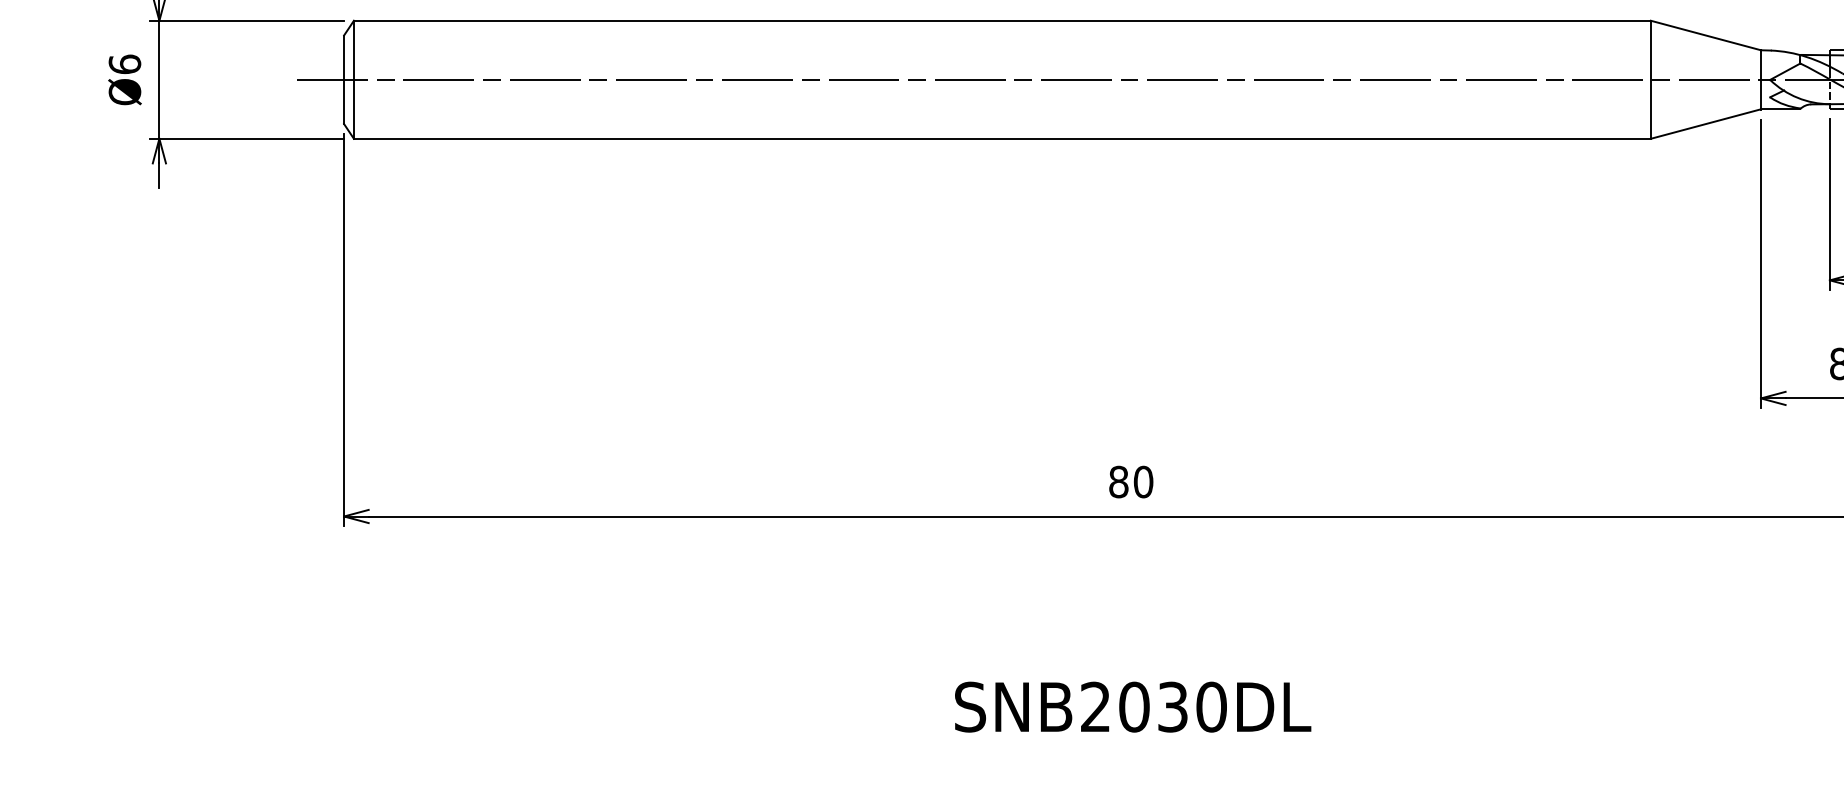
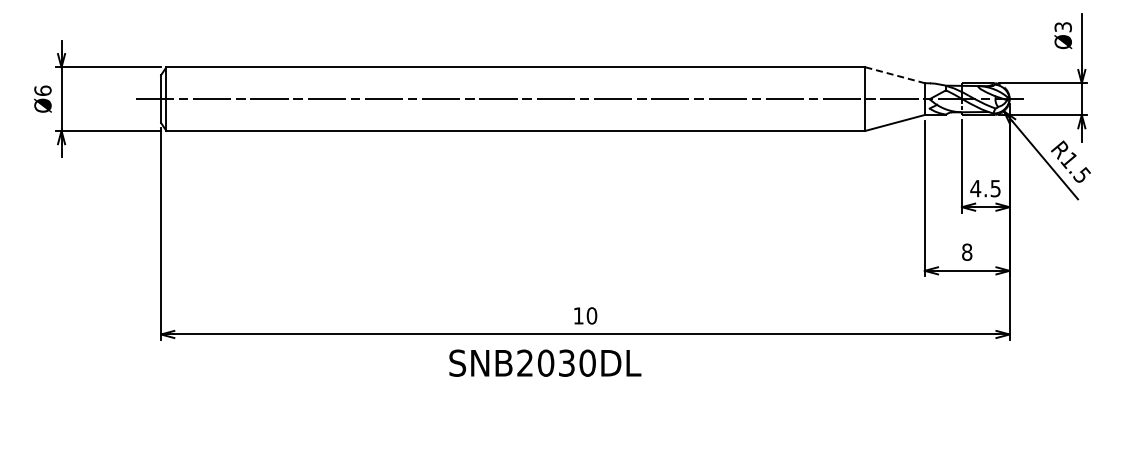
line: (1706, 36) -> (895, 75), solid -> dashed
text: (1118, 481) -> (578, 315), 80 -> 10
text: (1133, 705) -> (545, 362), moved

